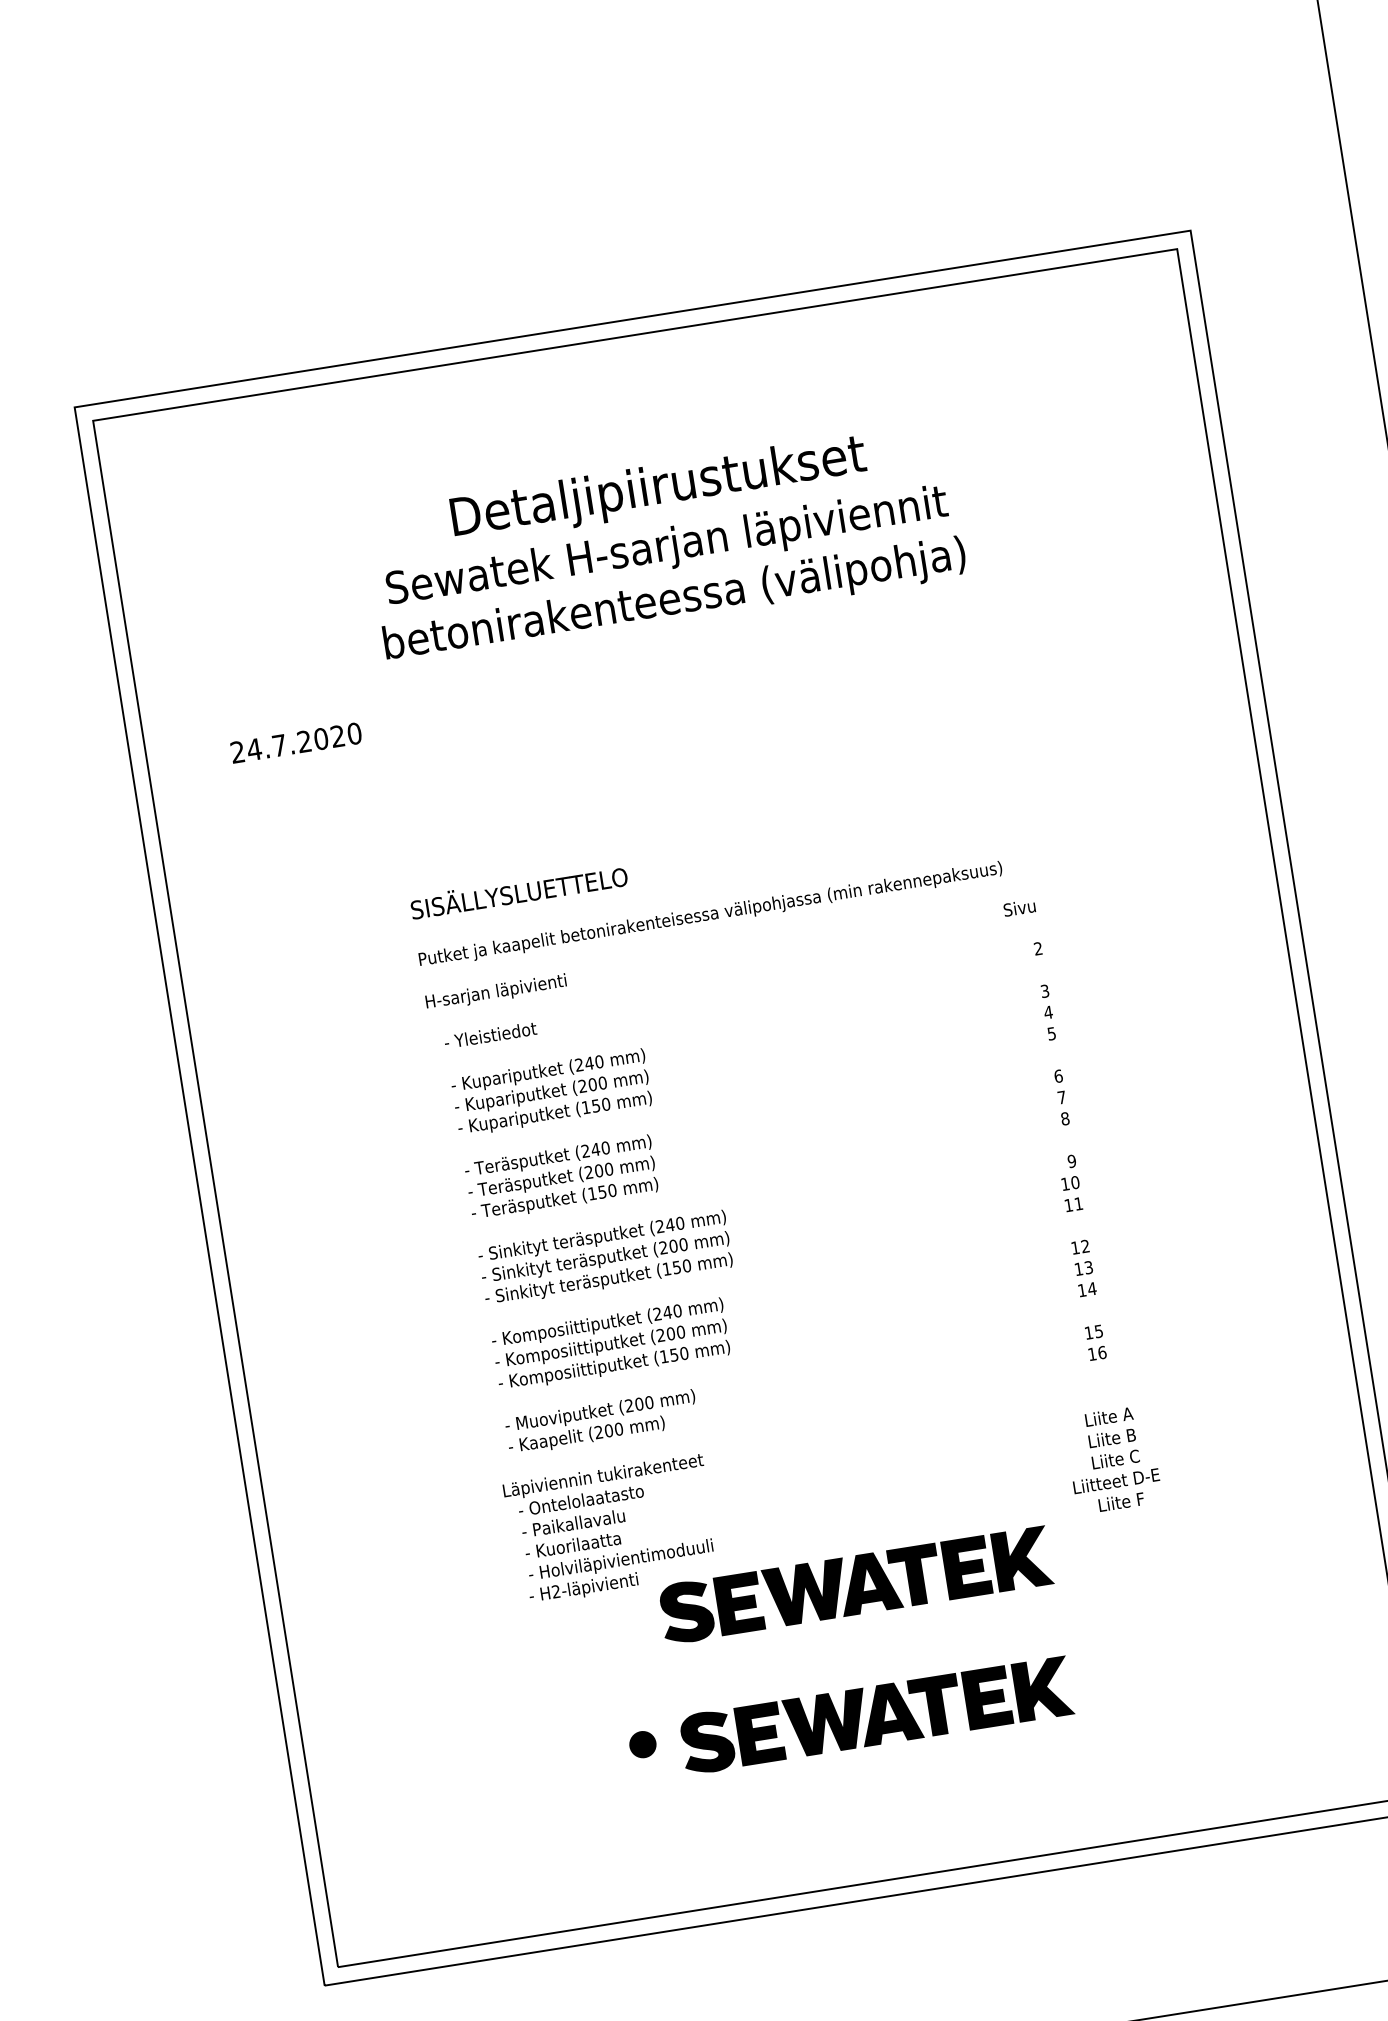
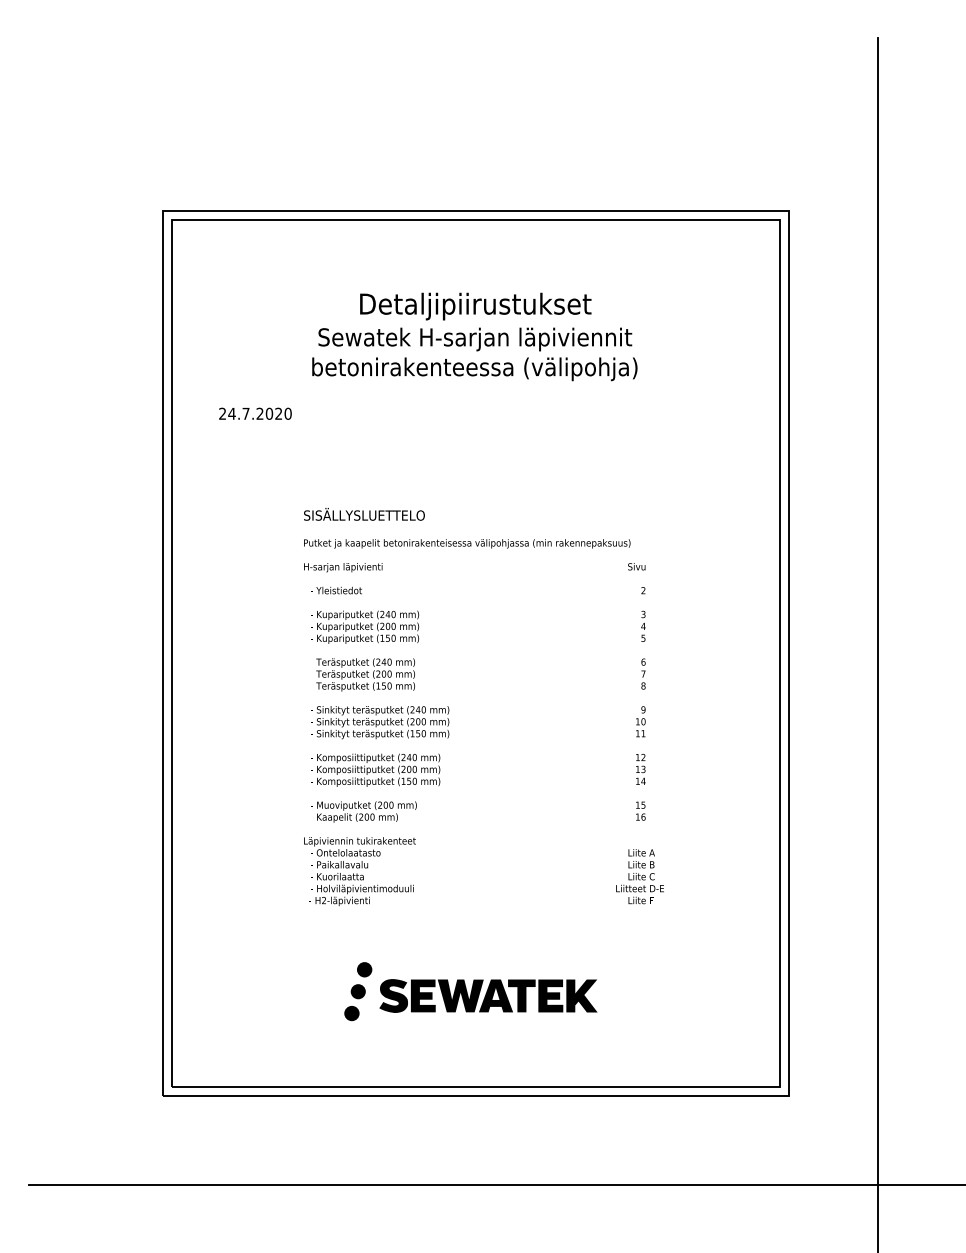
part: (855, 1584) -> (488, 922), removed
fill: (647, 1703) -> (364, 969), added
fill: (636, 1785) -> (351, 1013), added

